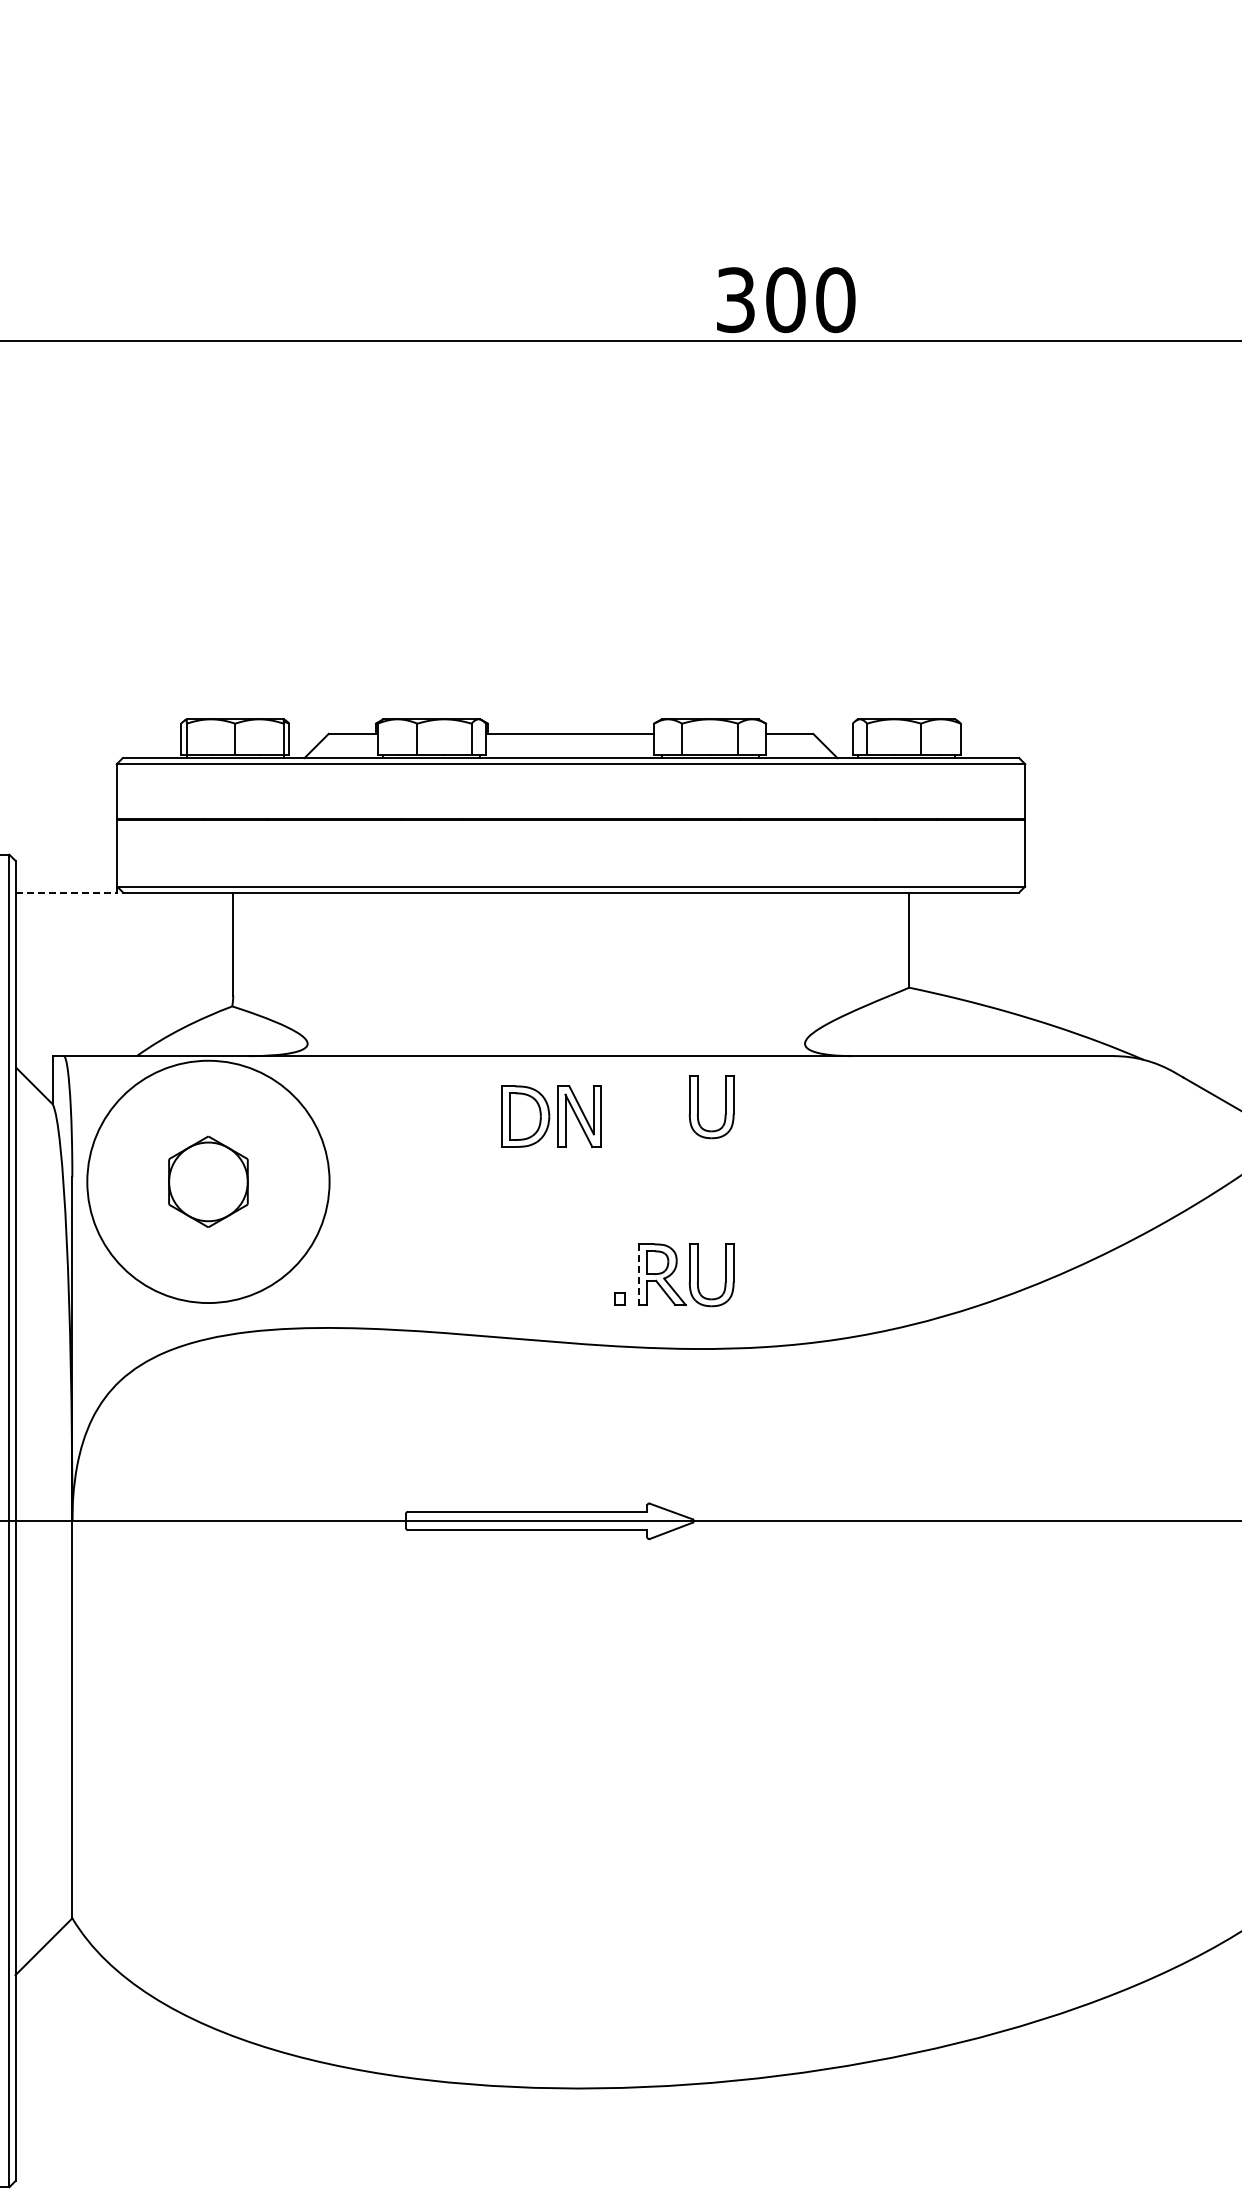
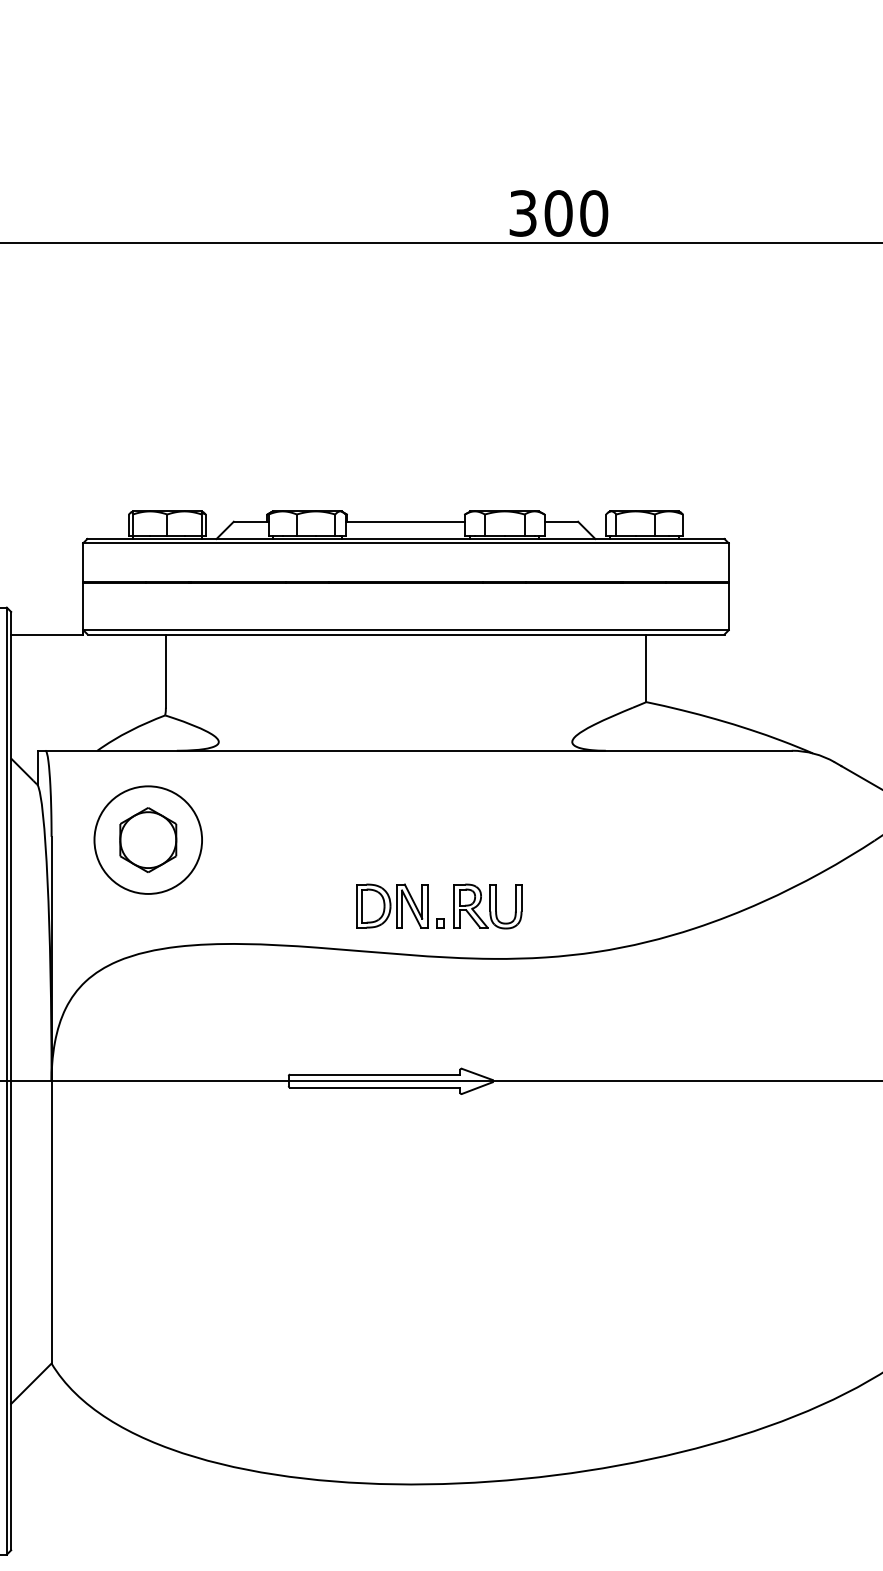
line: (66, 892) -> (47, 634), dashed -> solid
part: (698, 1107) -> (496, 787), removed
part: (551, 1116) -> (392, 905), moved
circle: (208, 1181) -> (148, 839), size x0.62
line: (638, 1275) -> (453, 906), dashed -> solid

